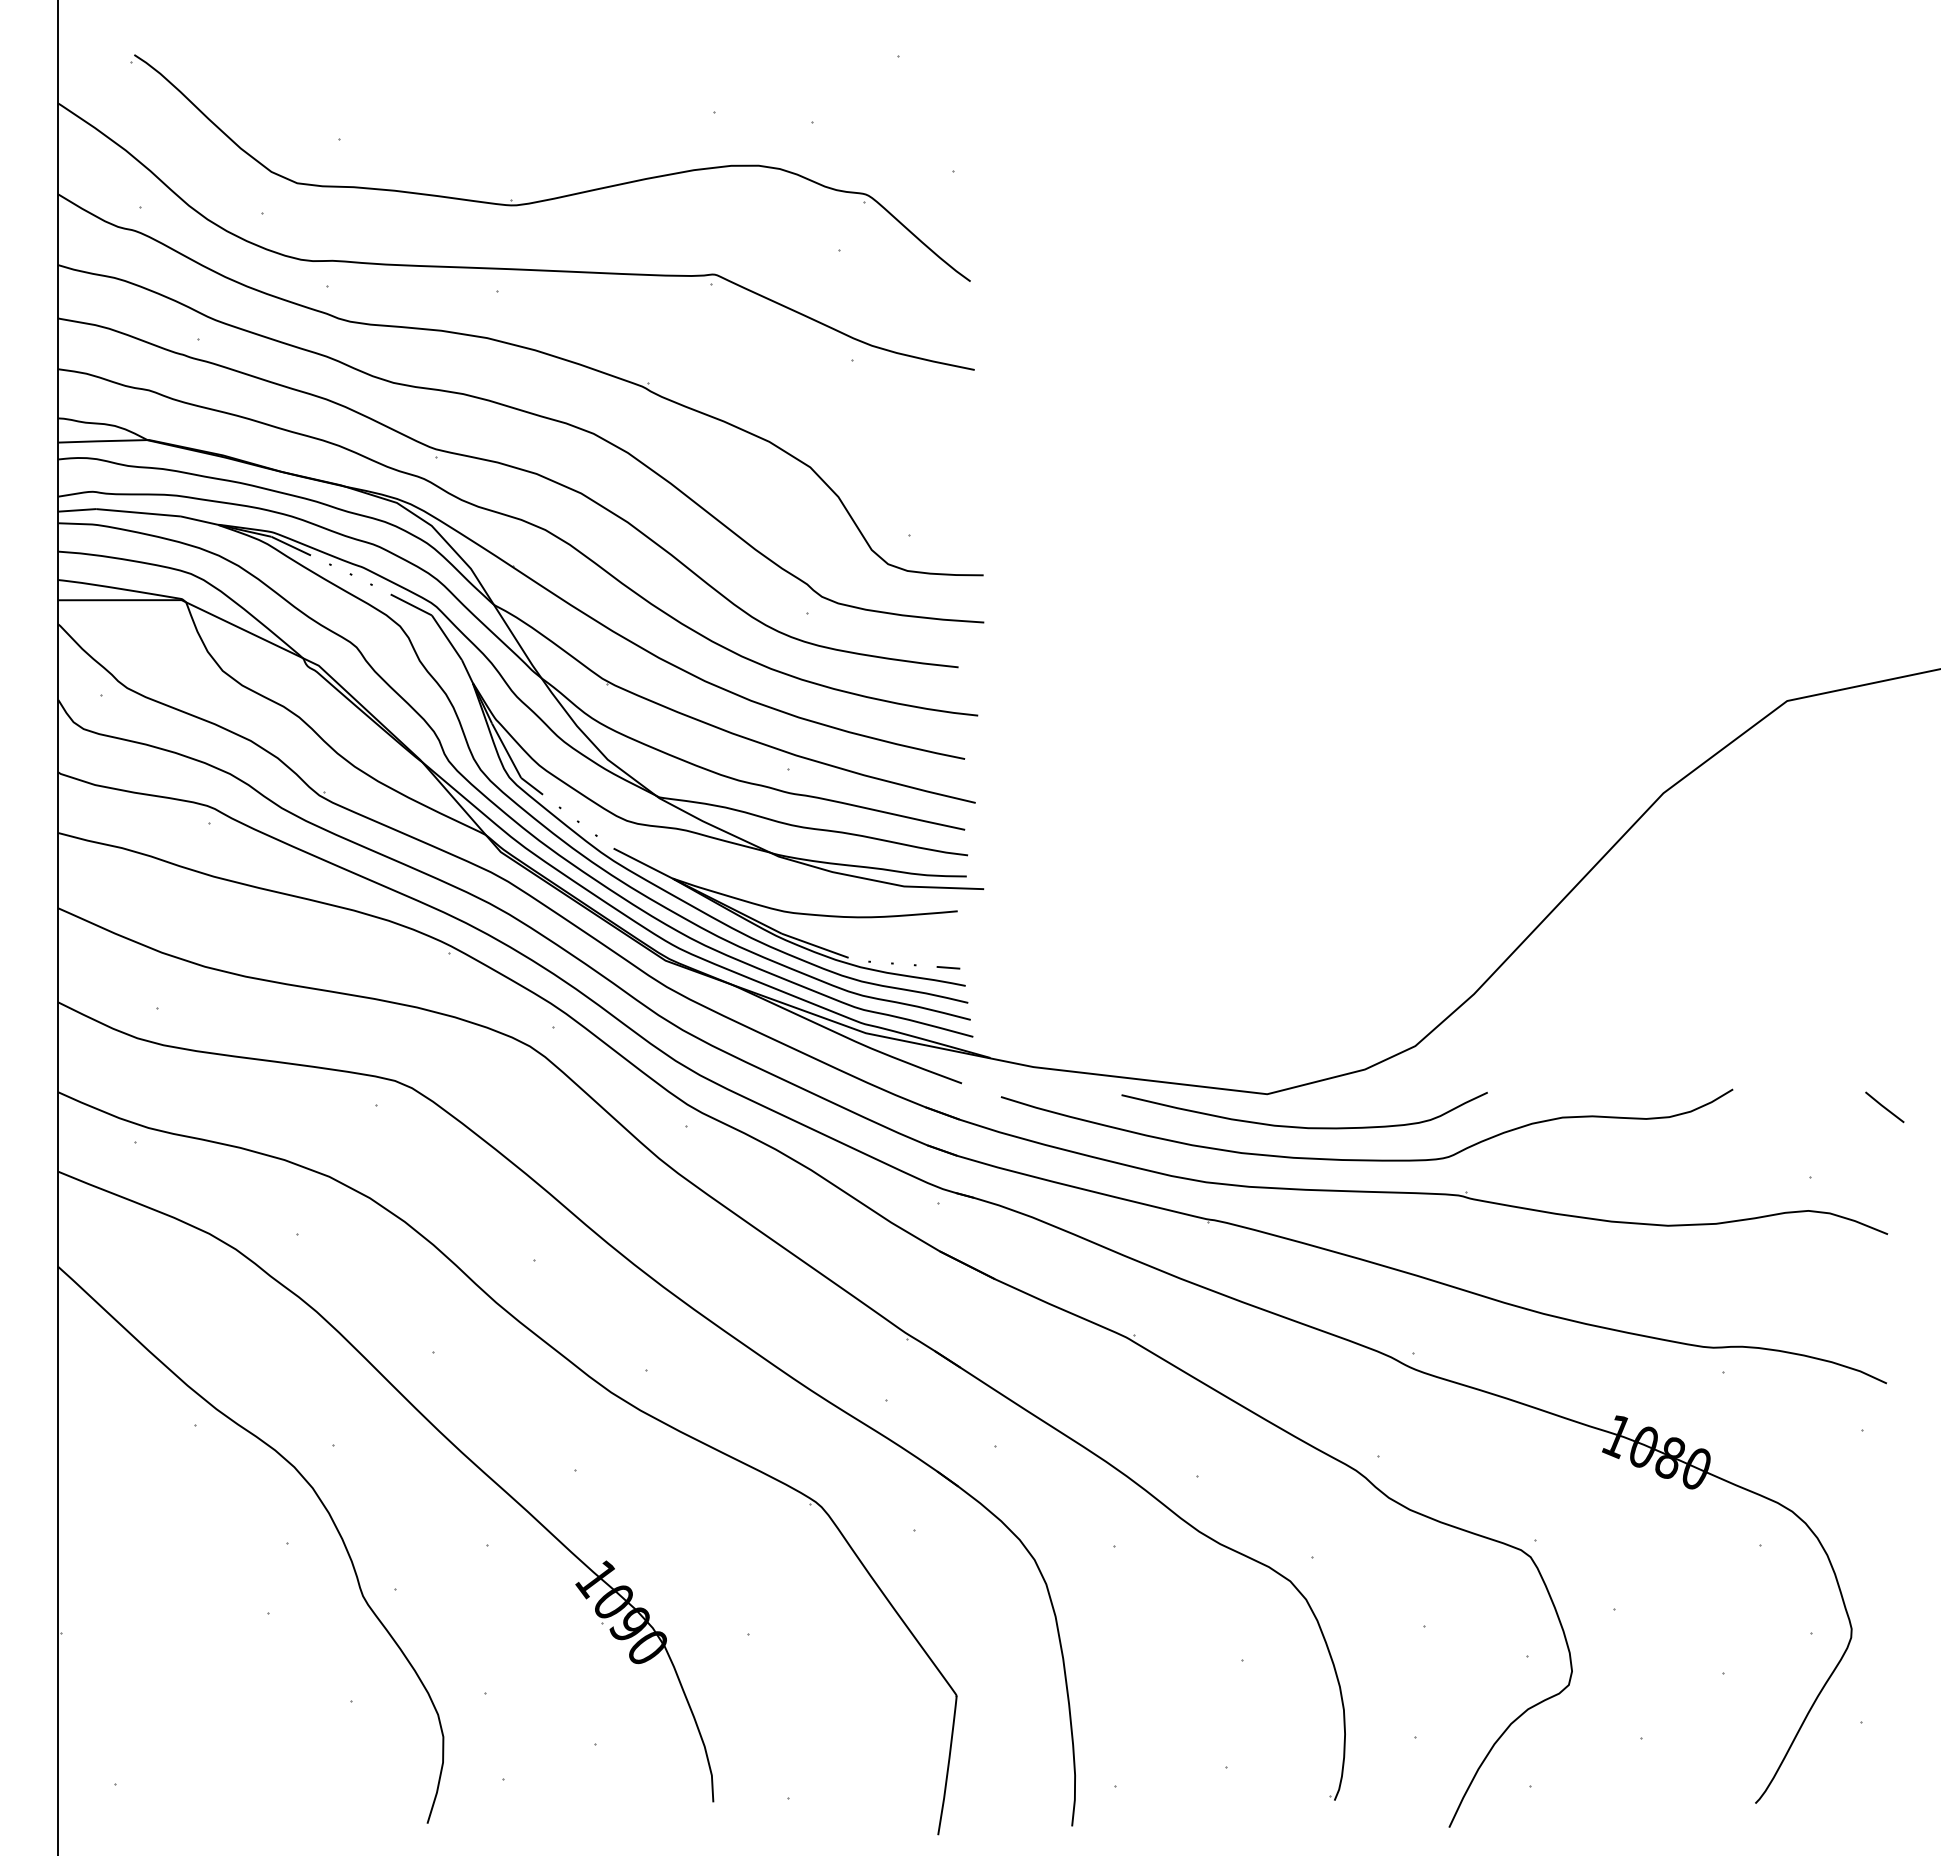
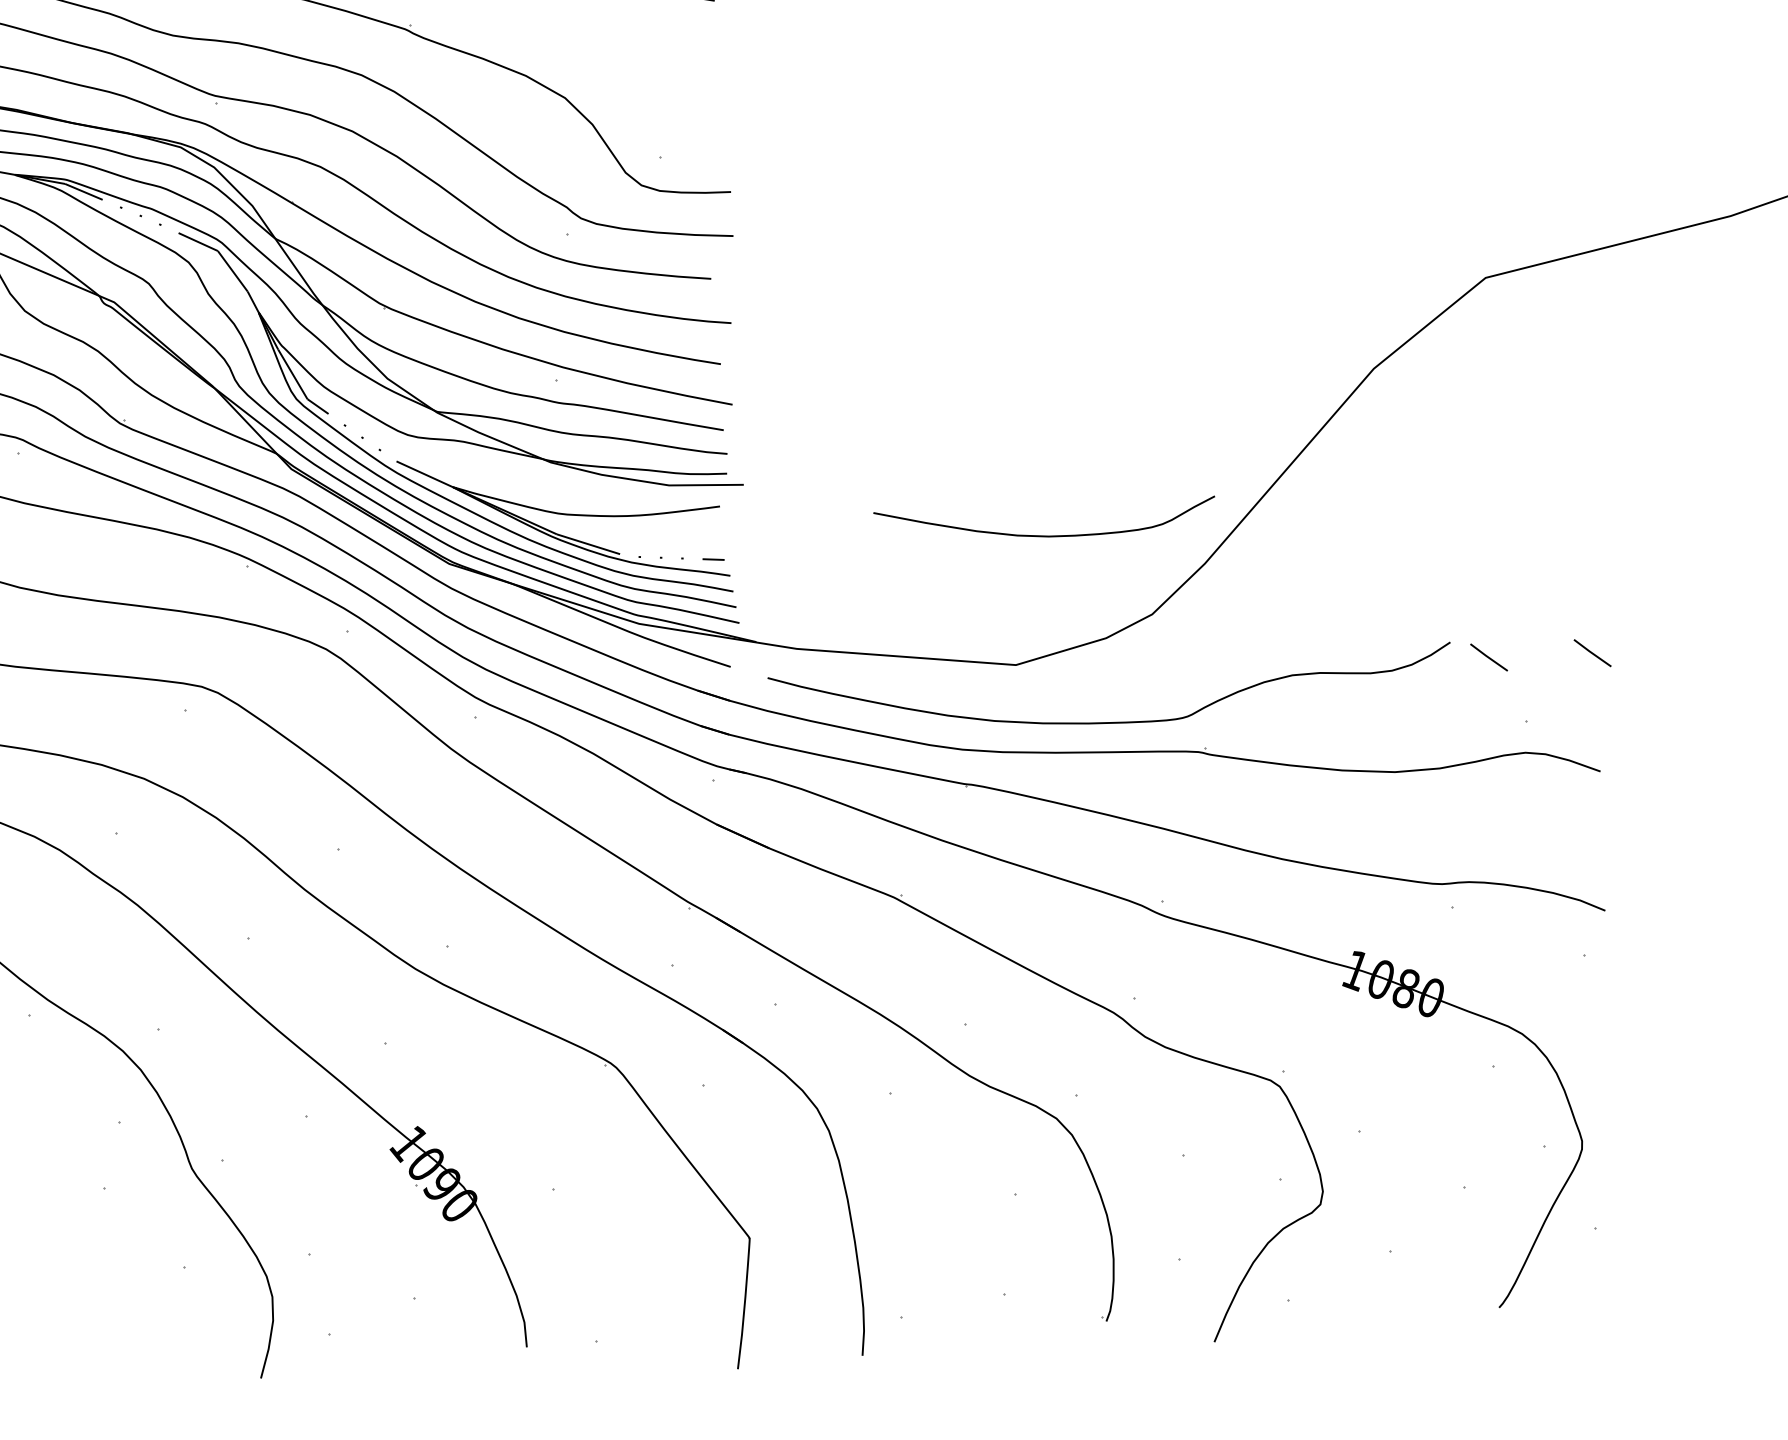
line: (1773, 1107) -> (1488, 657), added
curve: (1302, 1126) -> (1043, 535), moved

